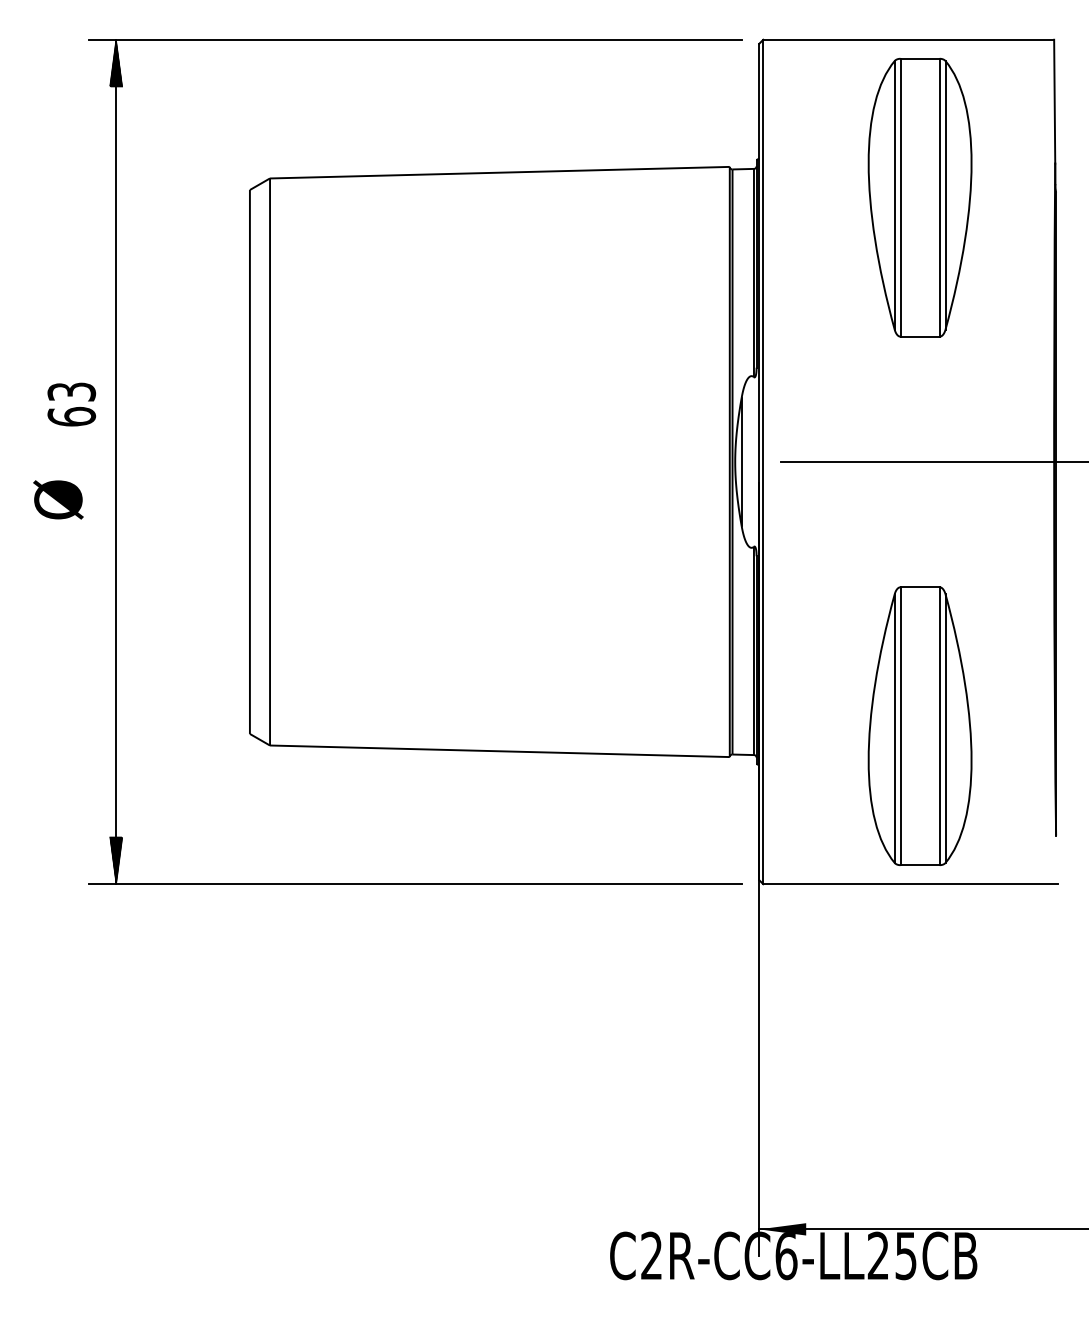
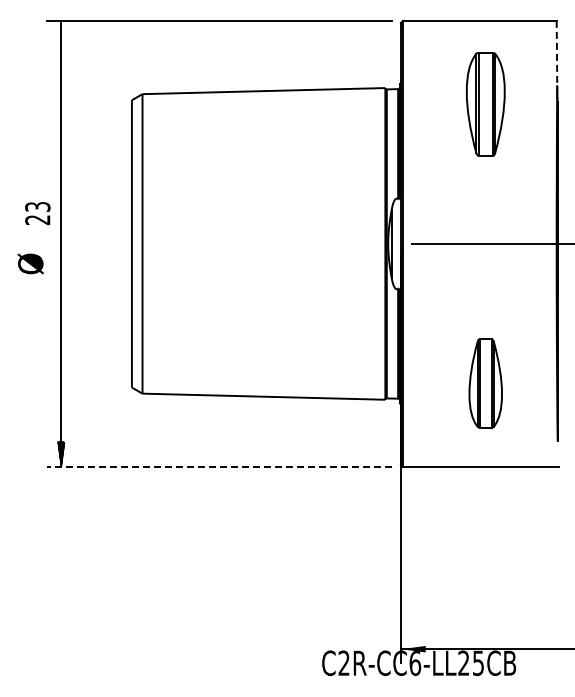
hatch: (116, 63) -> (61, 33), removed
line: (1053, 101) -> (556, 53), solid -> dashed
part: (919, 198) -> (485, 104), size x0.7
text: (71, 415) -> (37, 219), 63 -> 23
part: (919, 726) -> (485, 383), size x0.6
line: (413, 883) -> (218, 466), solid -> dashed

